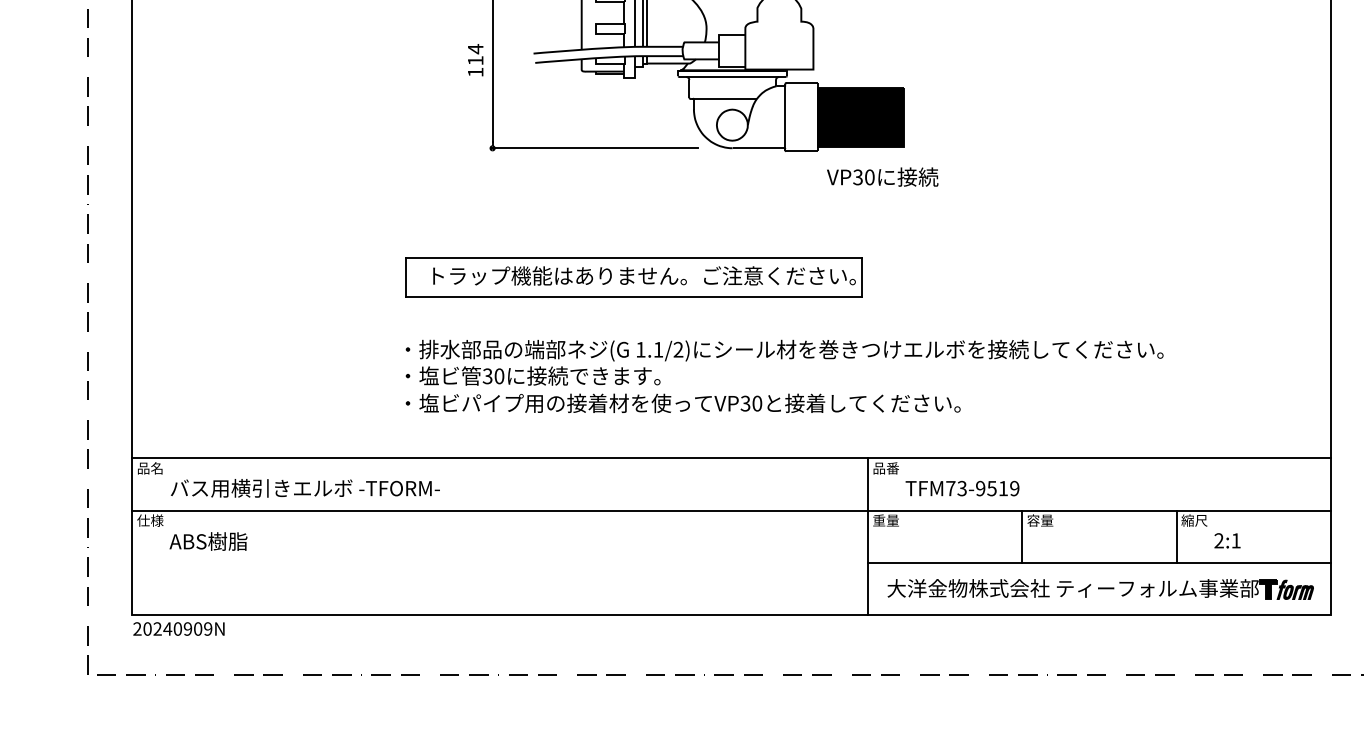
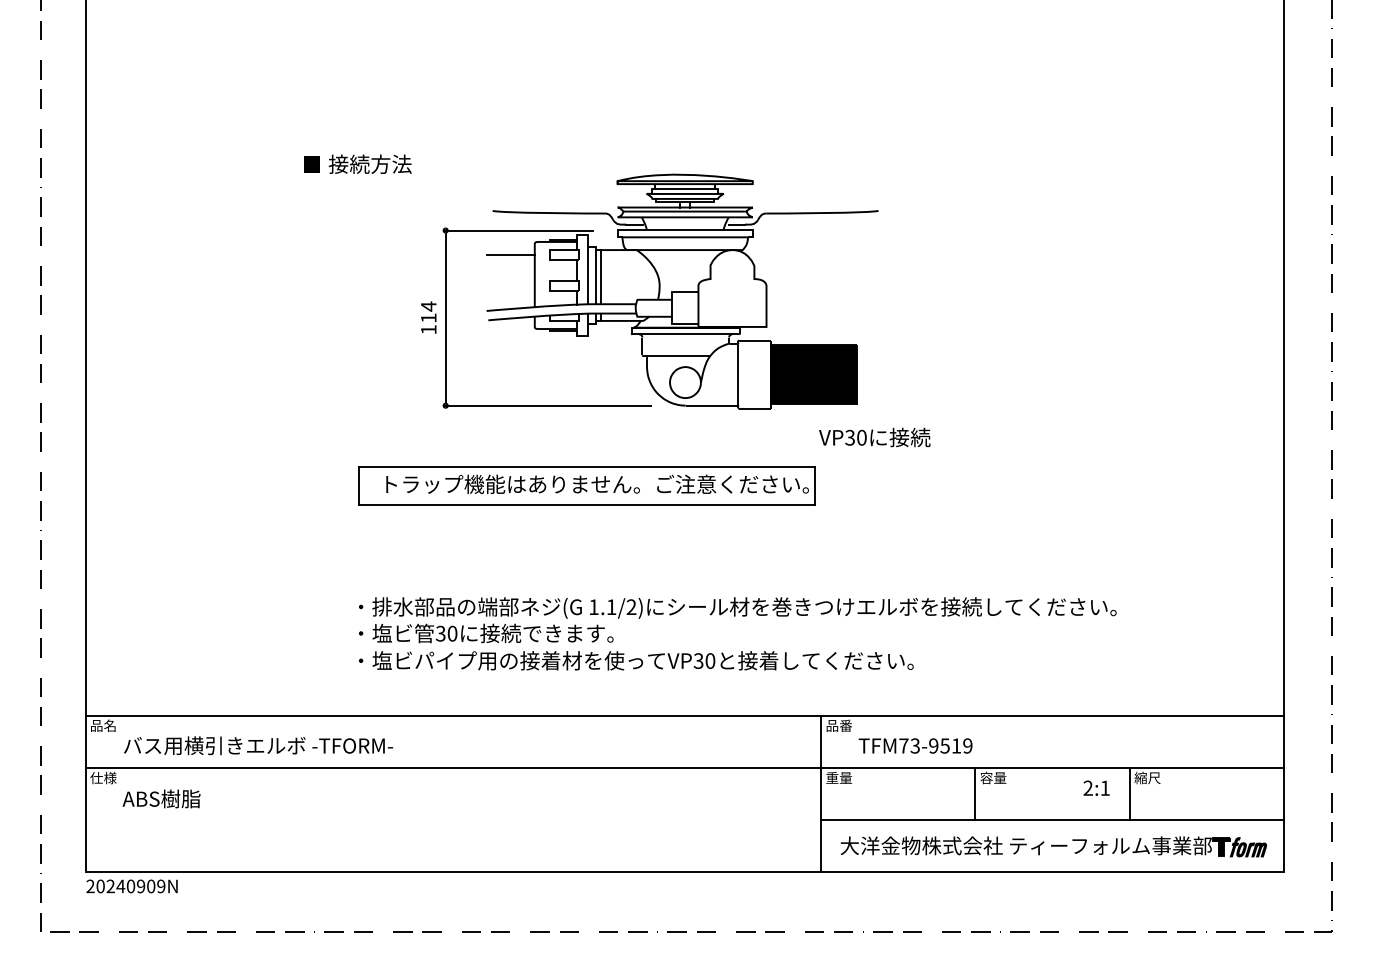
text: (882, 177) -> (874, 437), moved
part: (633, 277) -> (586, 485), moved
text: (1227, 540) -> (1096, 787), moved

